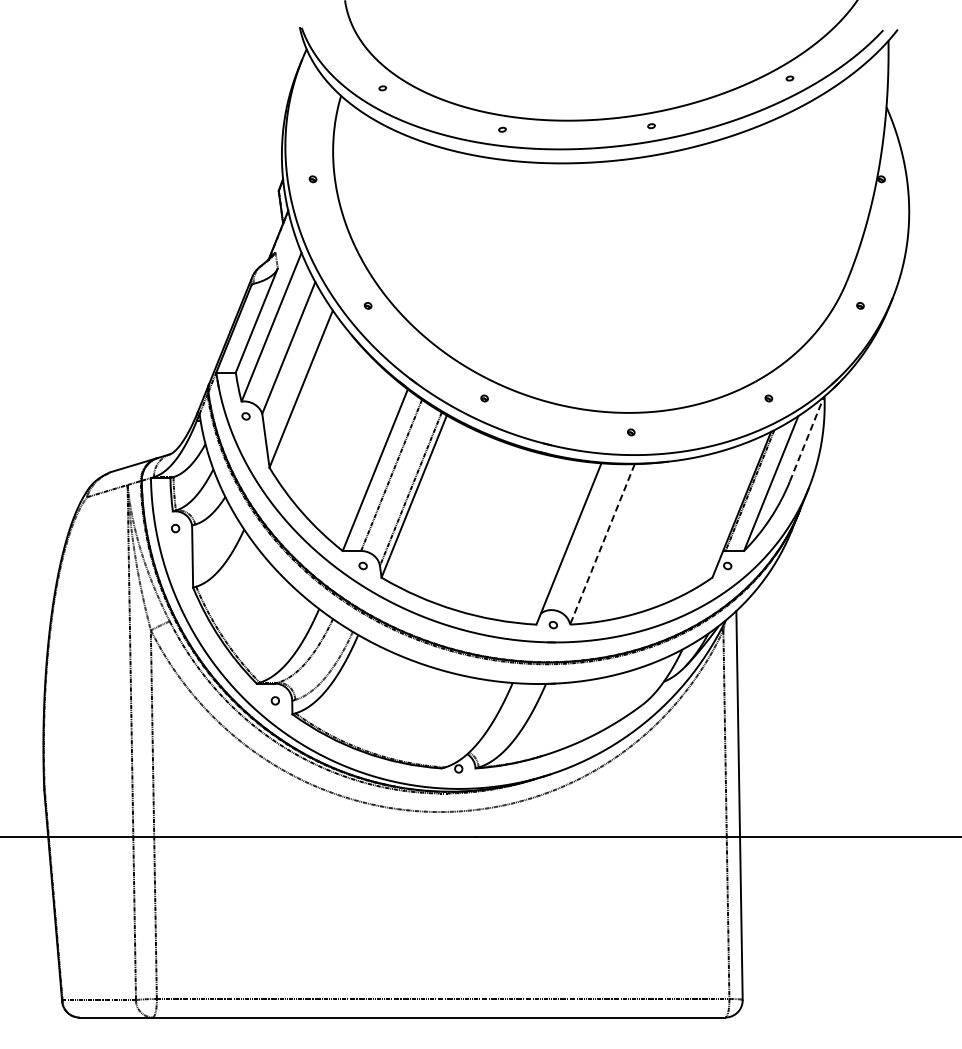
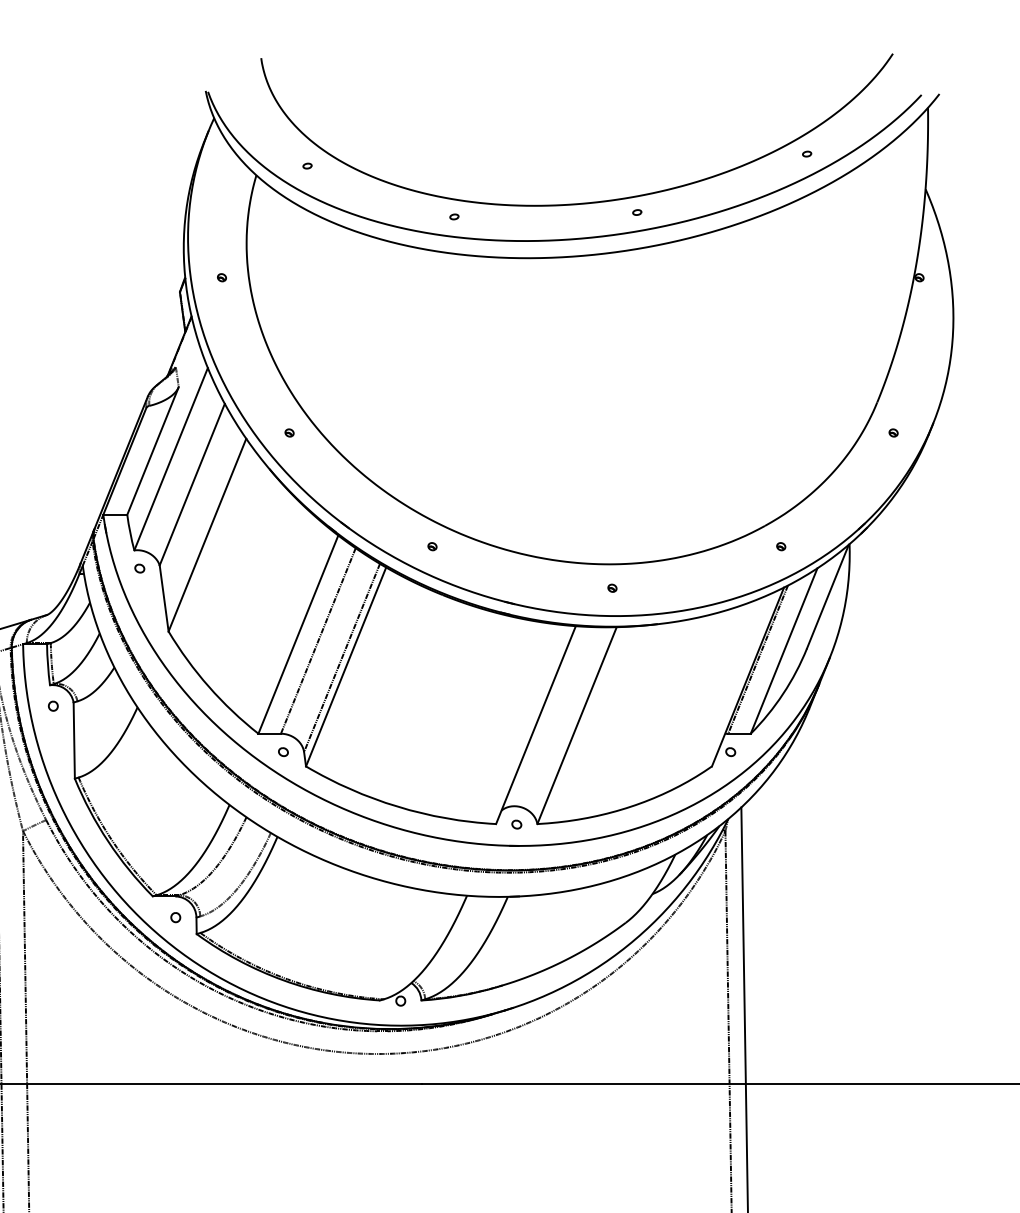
line: (806, 439) -> (827, 596), dashed -> solid
line: (602, 544) -> (577, 725), dashed -> solid

